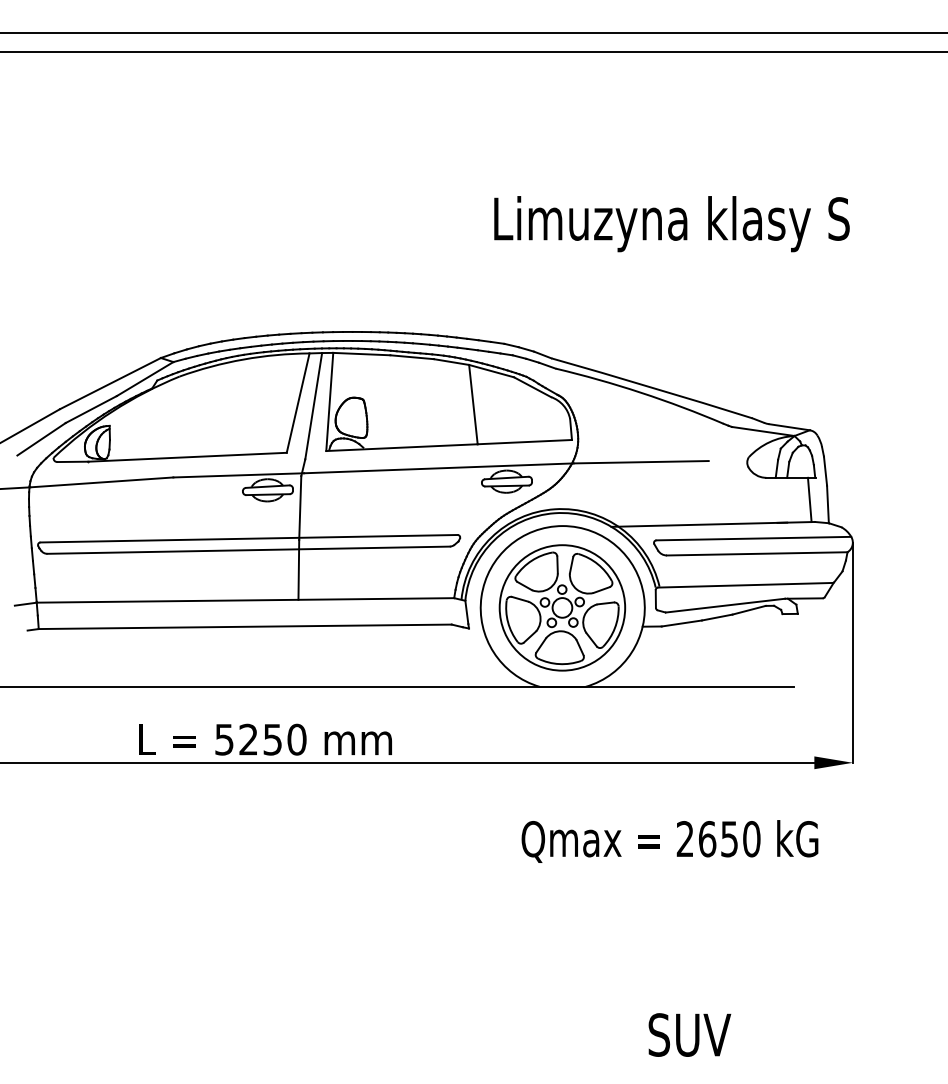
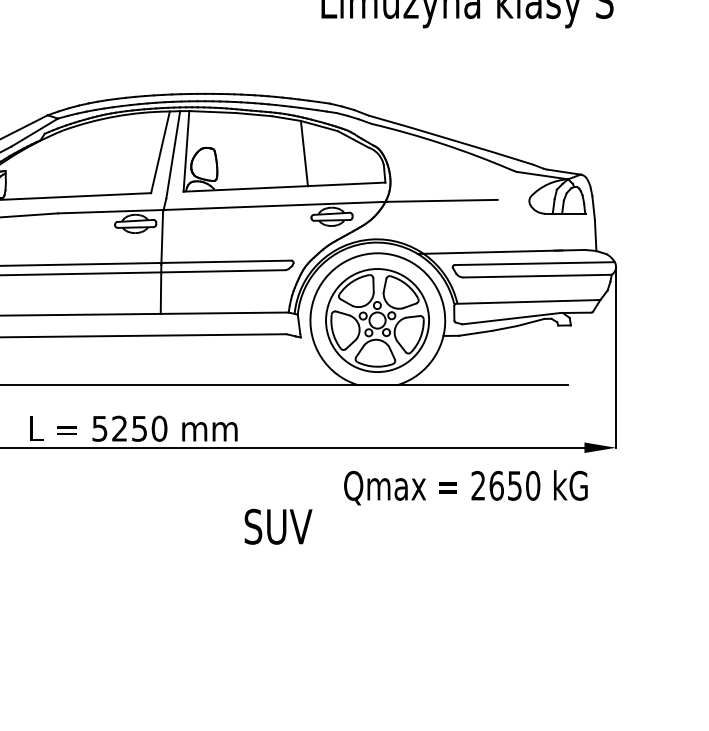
line: (809, 499) -> (580, 231), removed
text: (669, 841) -> (465, 487), moved
text: (689, 1034) -> (278, 526), moved

